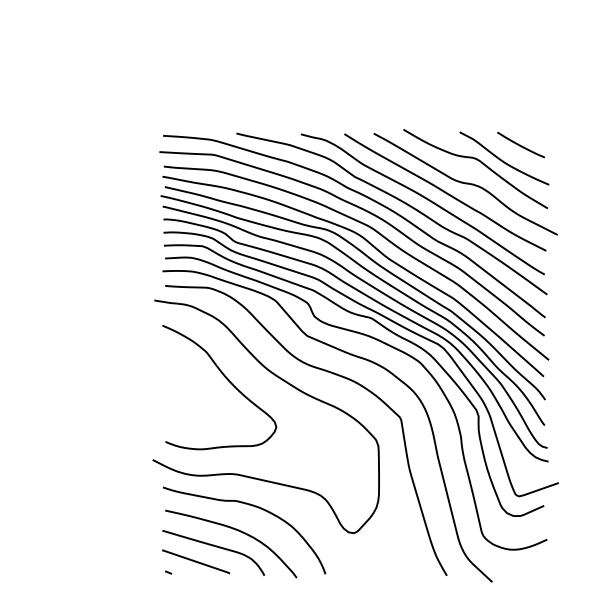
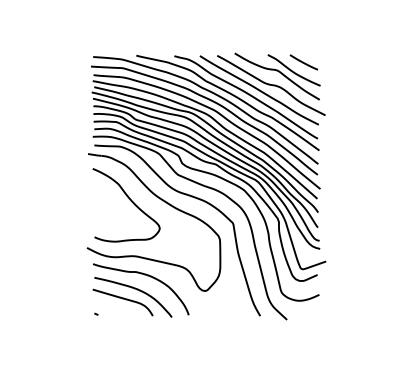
line: (195, 561) -> (112, 307), removed

